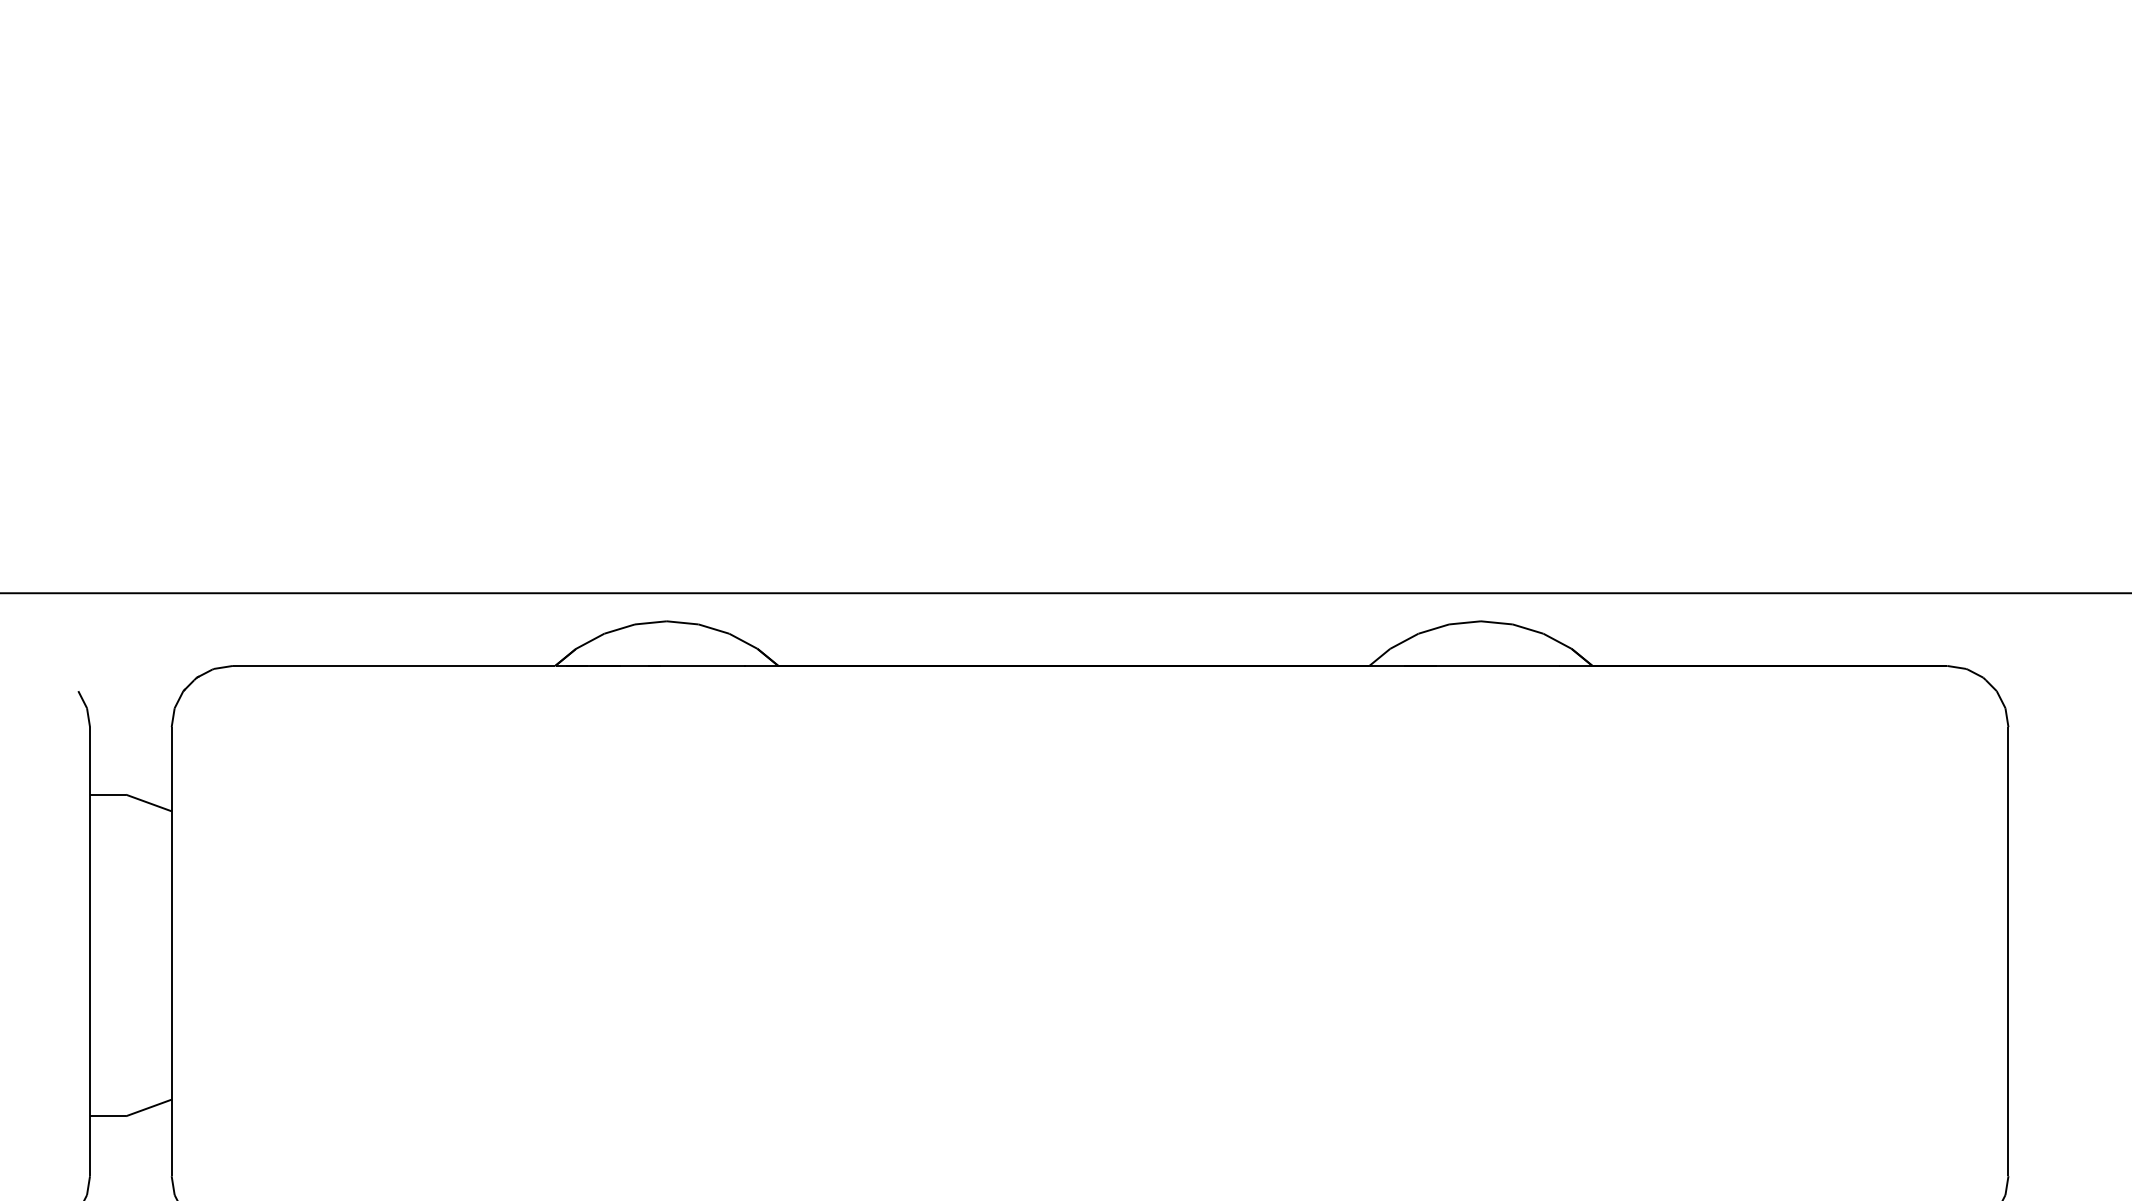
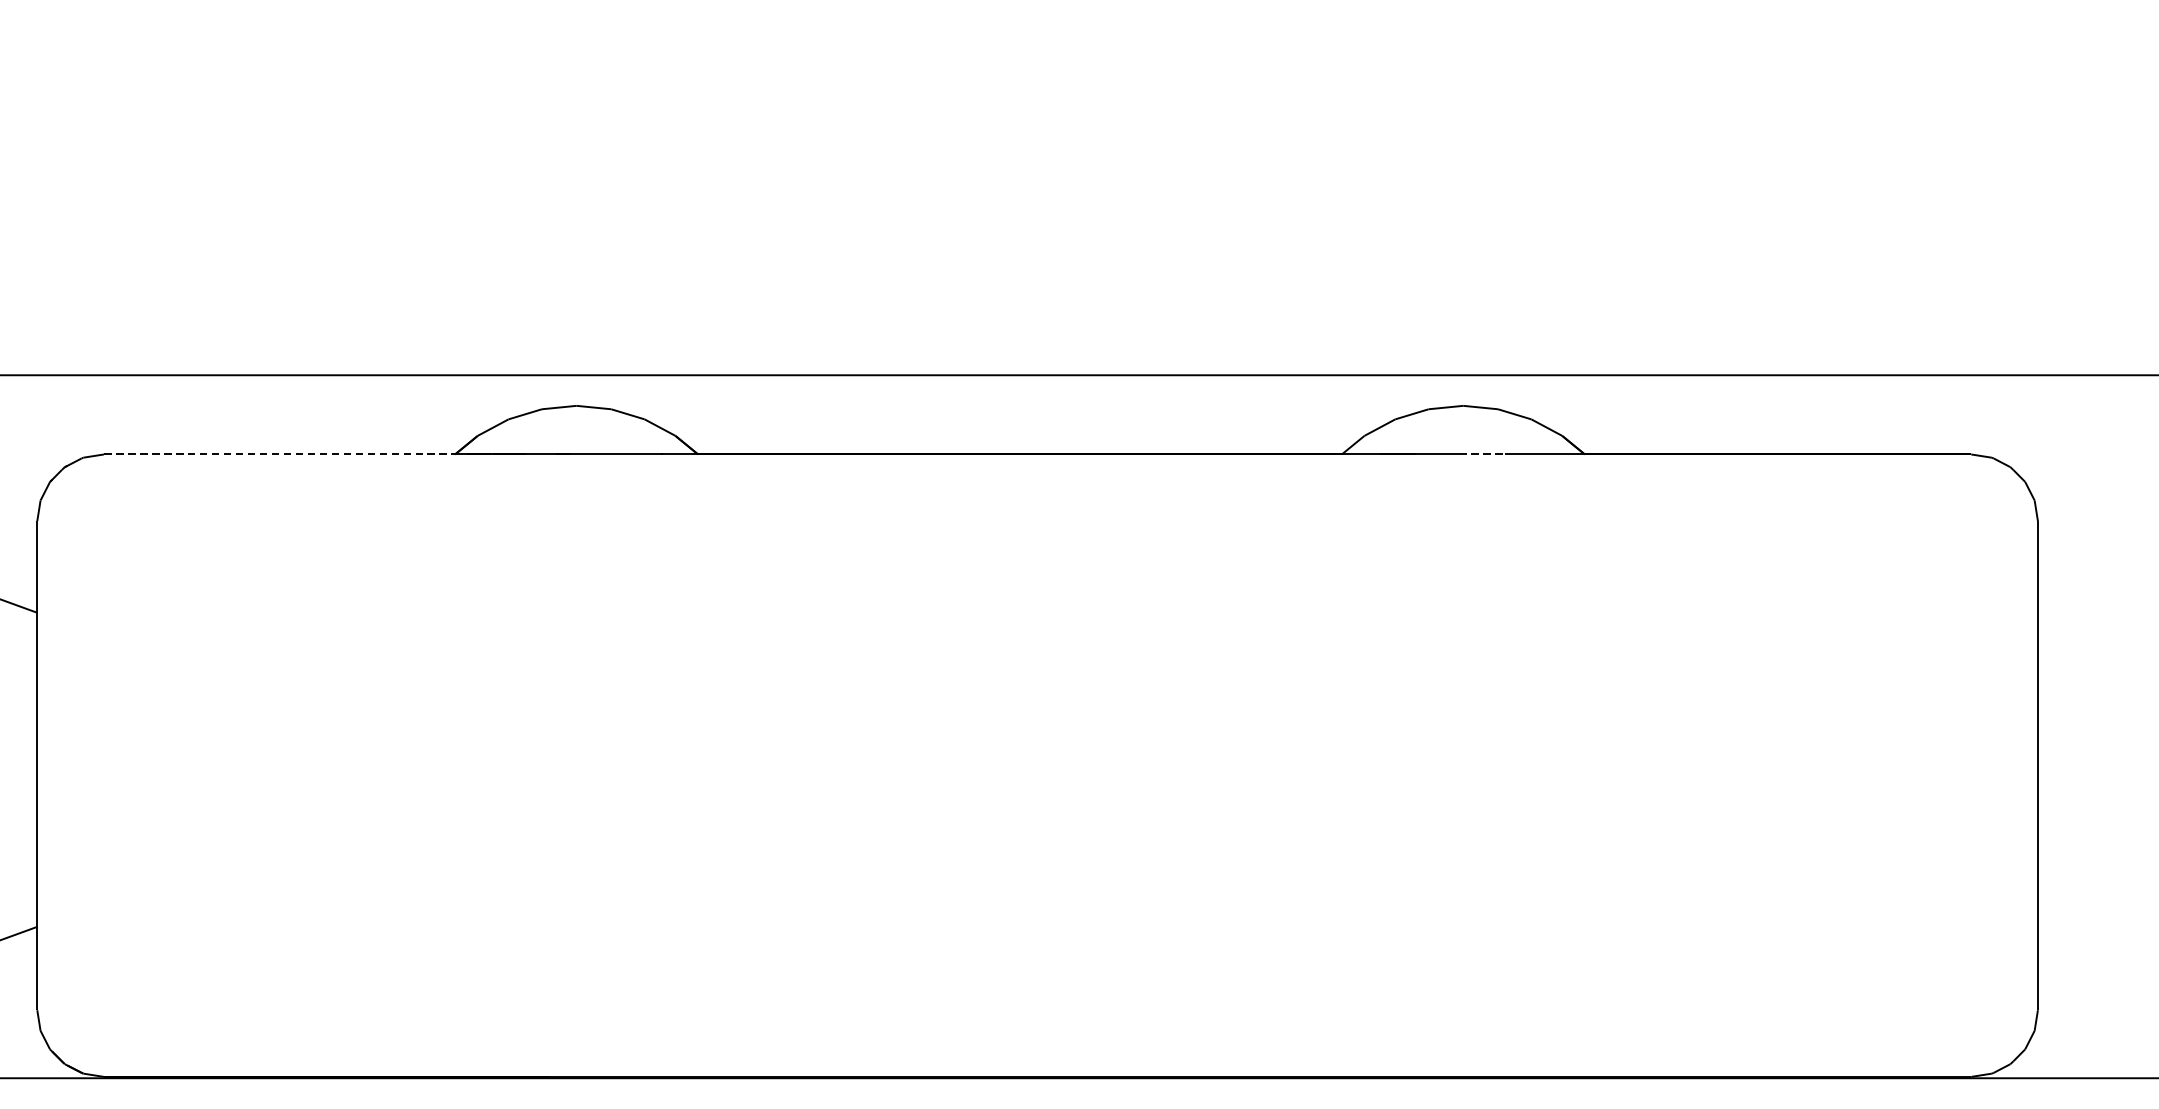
line: (394, 665) -> (279, 453), solid -> dashed
line: (1498, 665) -> (1482, 453), solid -> dashed

